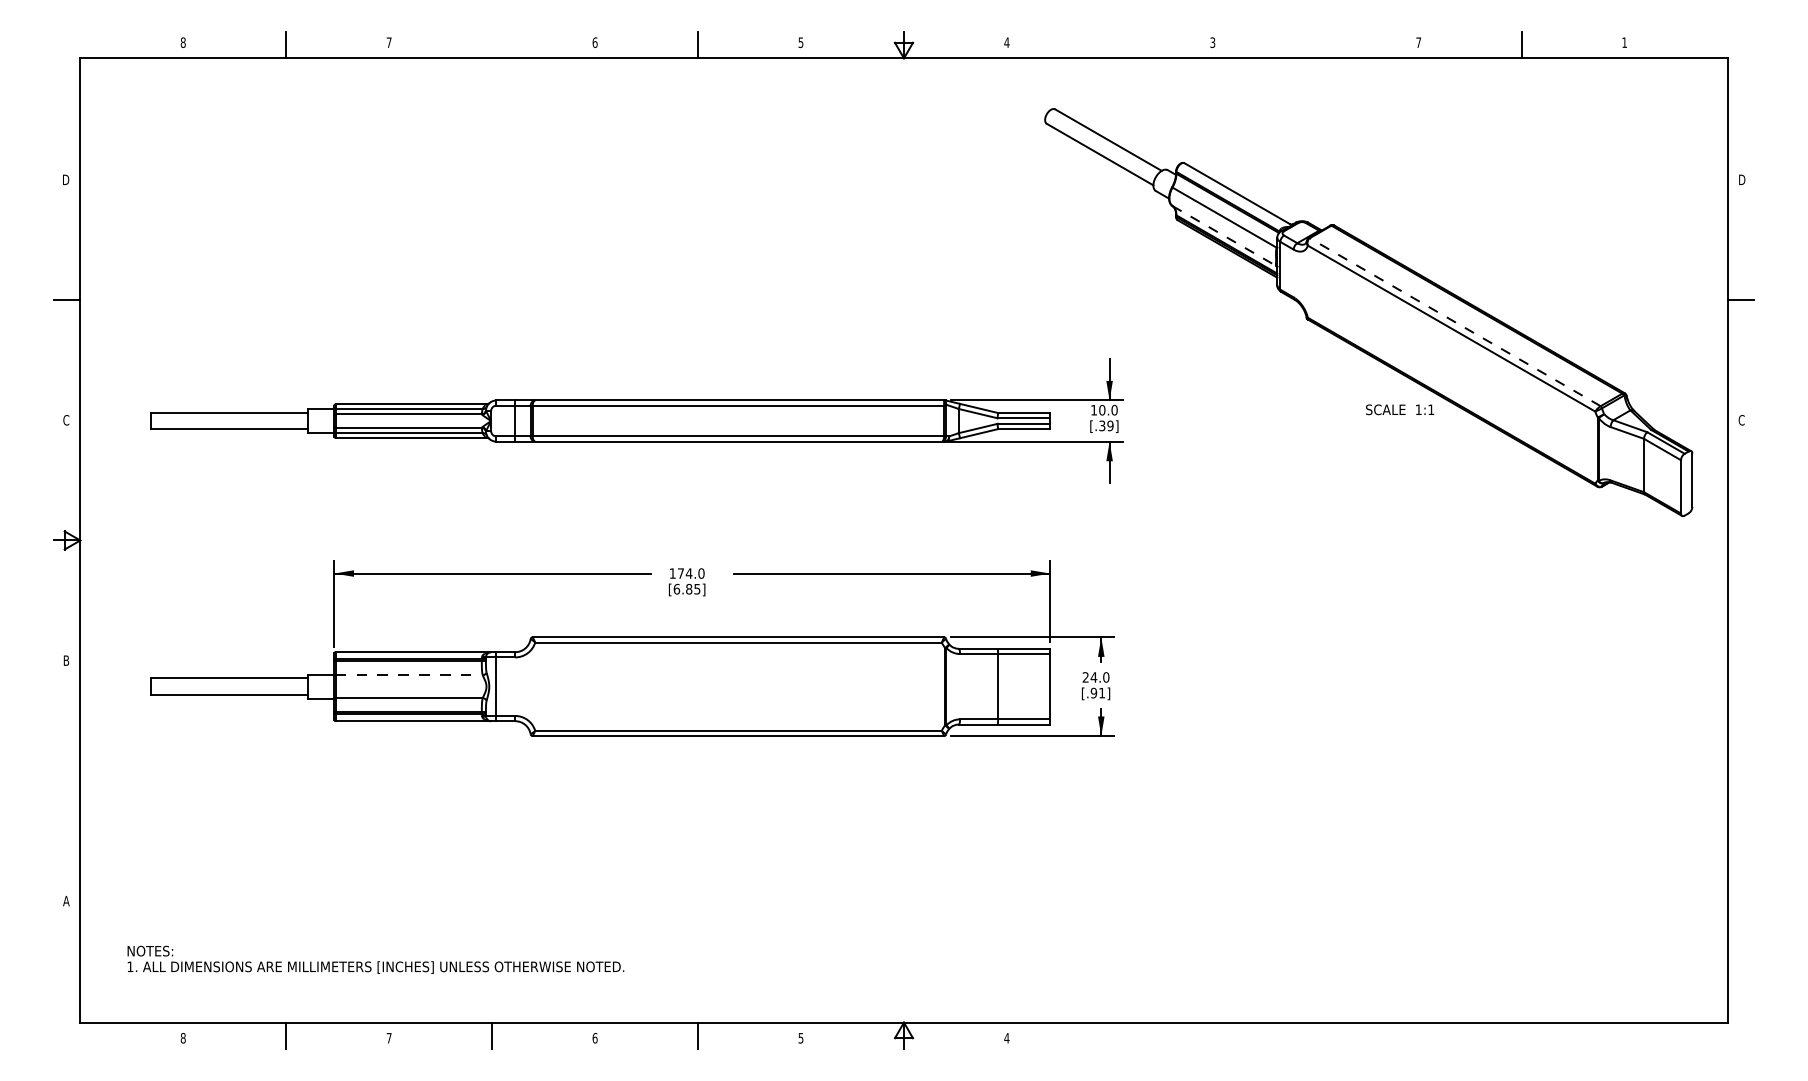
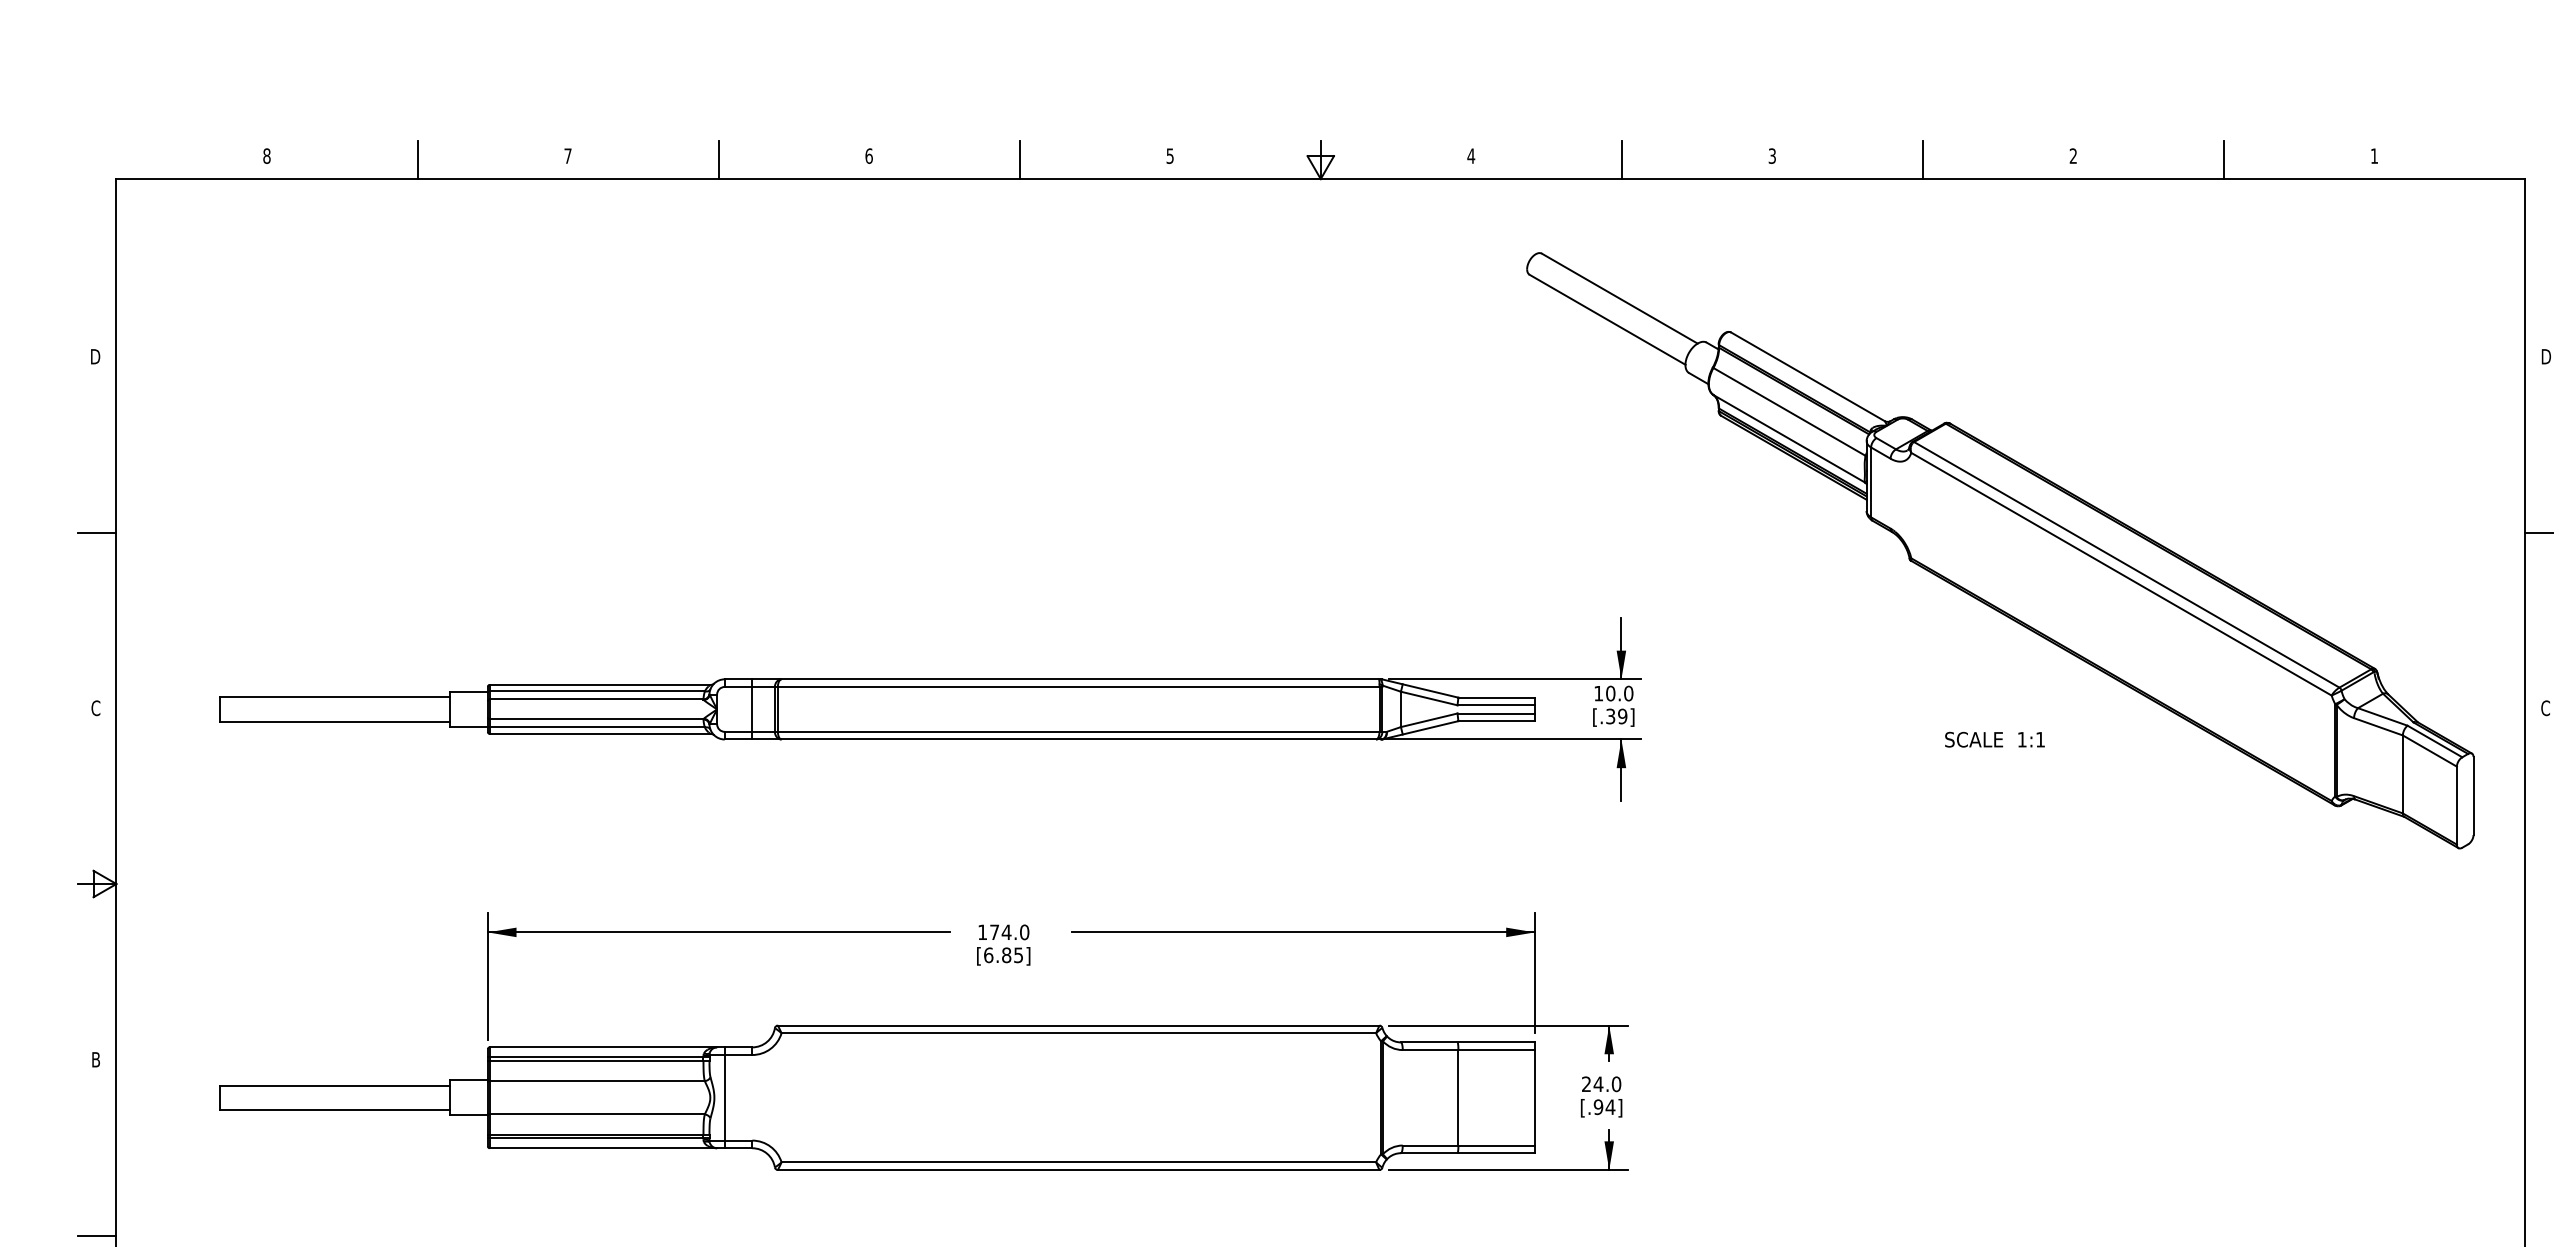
text: (1418, 42) -> (2073, 155), 7 -> 2
line: (492, 45) -> (719, 160), added
line: (1109, 45) -> (1621, 160), added
line: (1315, 45) -> (1922, 160), added
line: (1225, 236) -> (1790, 439), dashed -> solid
line: (1455, 322) -> (2127, 565), dashed -> solid
text: (1400, 409) -> (1995, 739), moved
line: (409, 675) -> (597, 1081), dashed -> solid
text: (1101, 693) -> (1609, 1107), [.91] -> [.94]
line: (67, 780) -> (97, 1234), added

